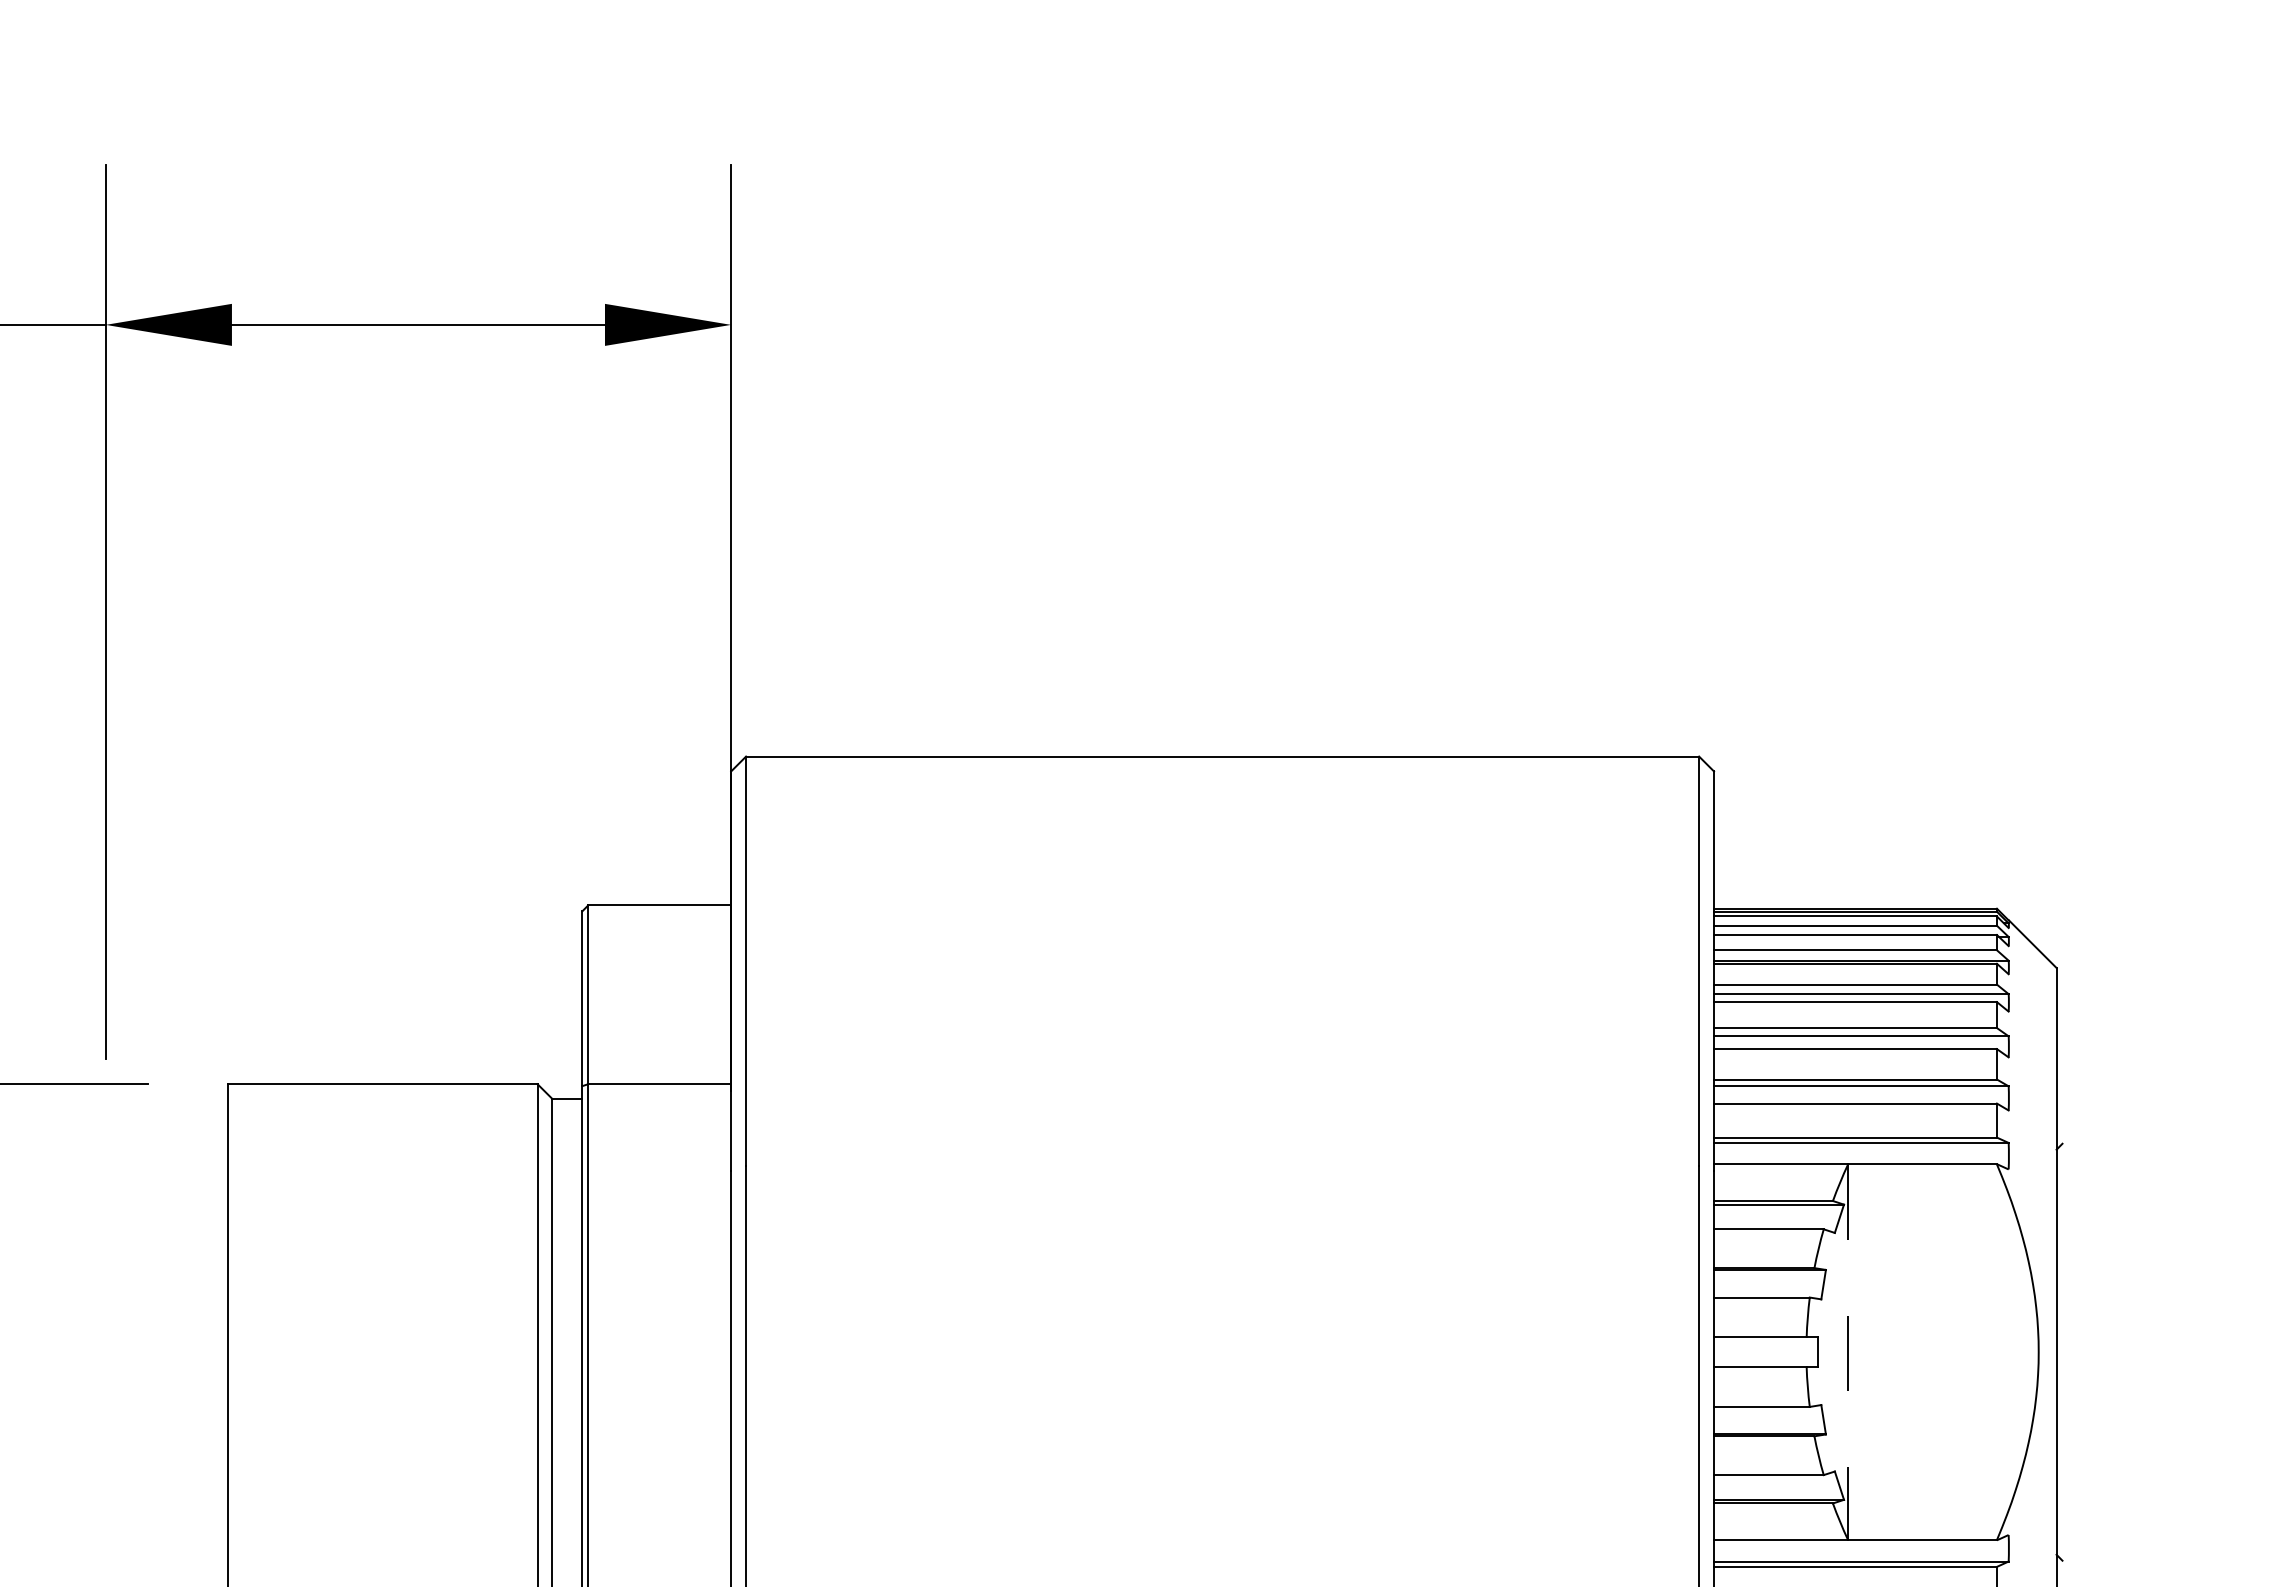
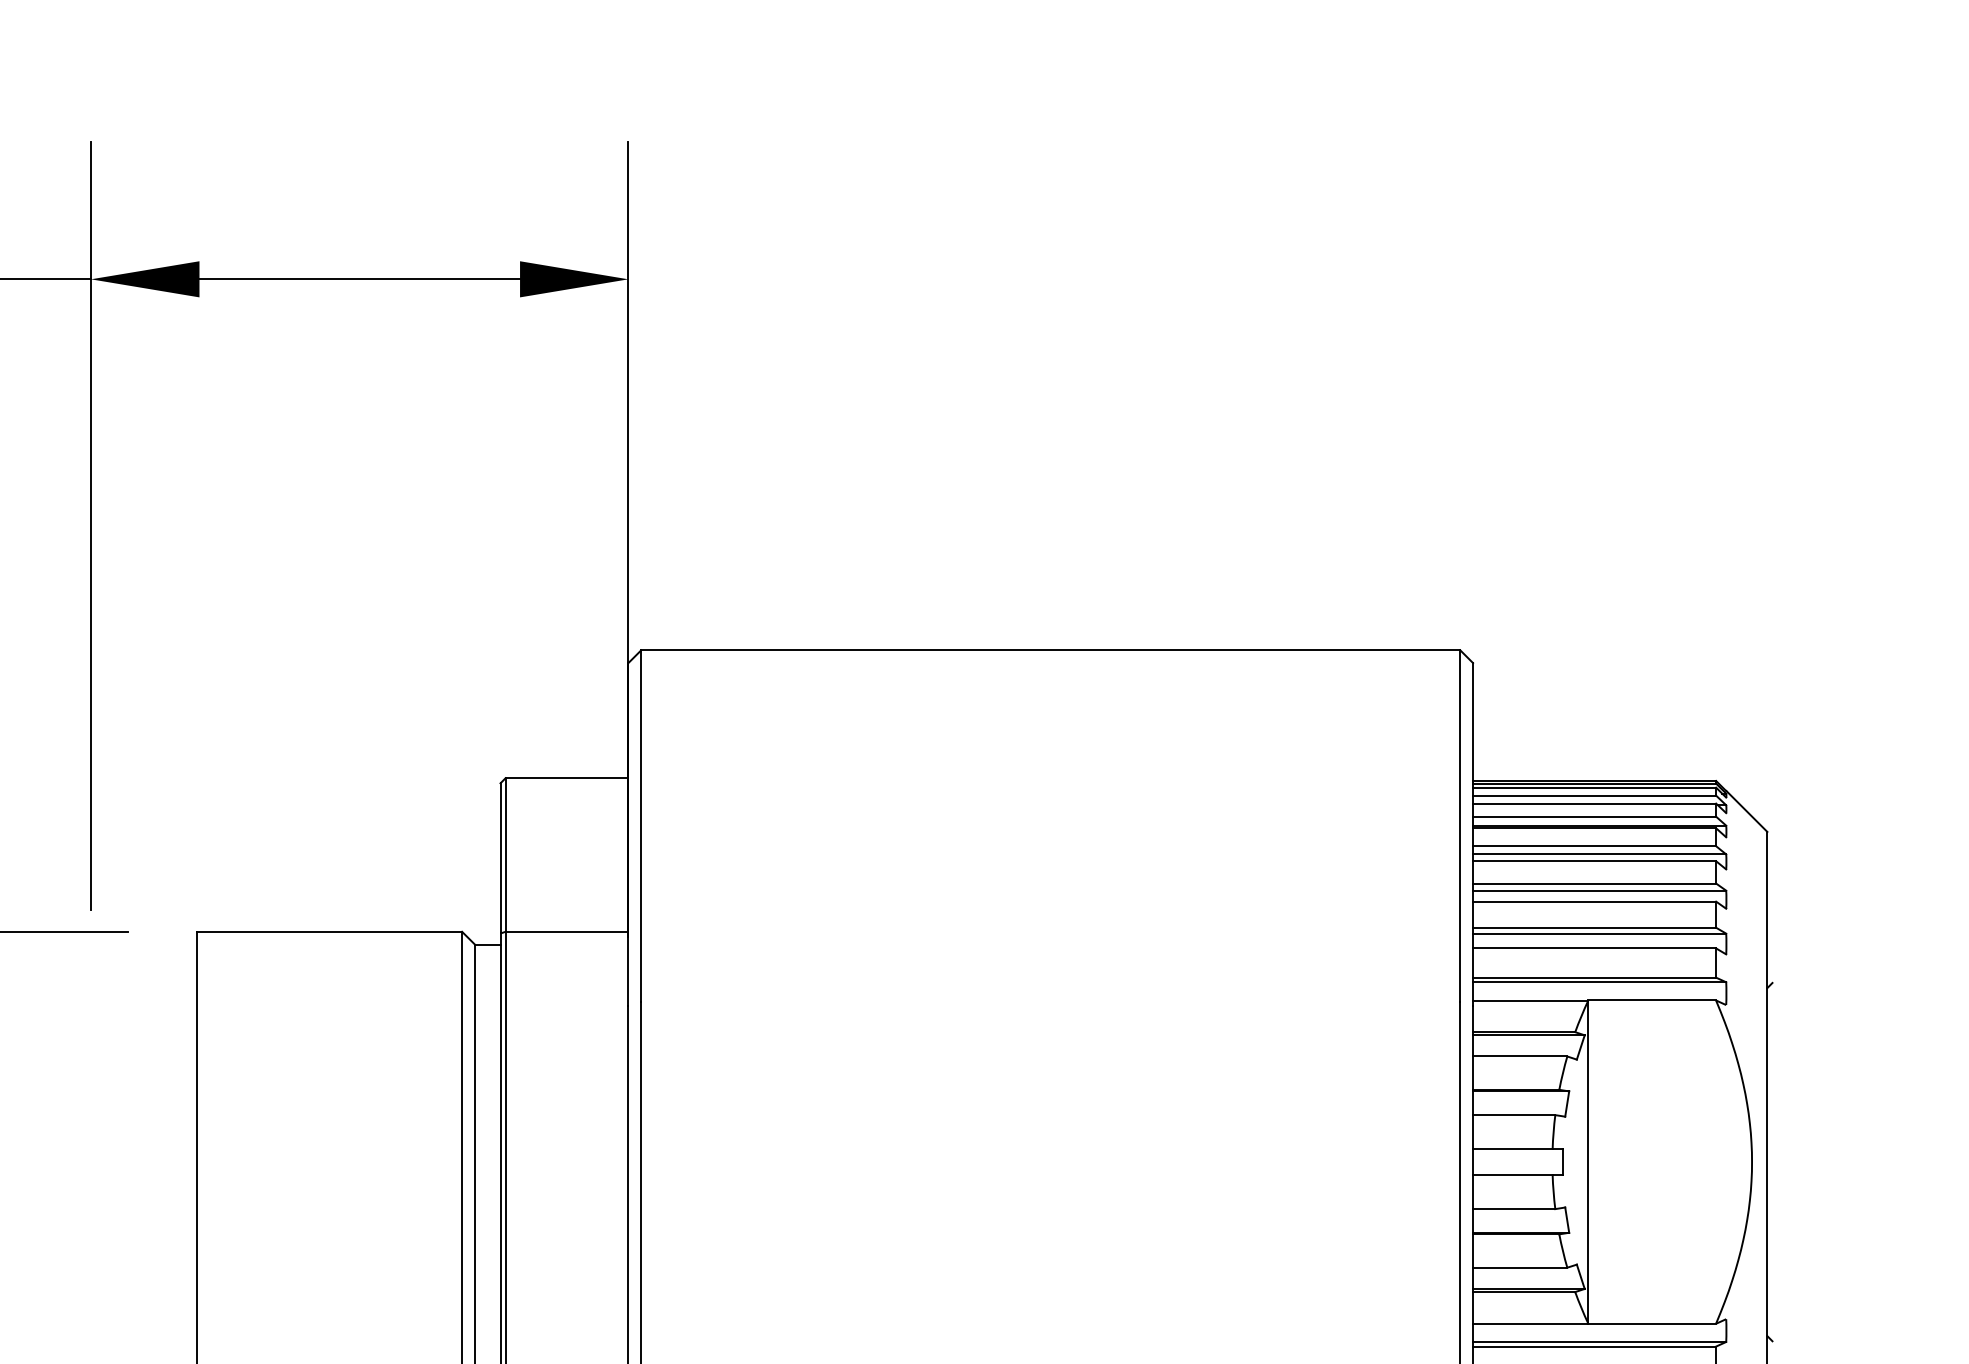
line: (1848, 1352) -> (1588, 1162), dashed -> solid

